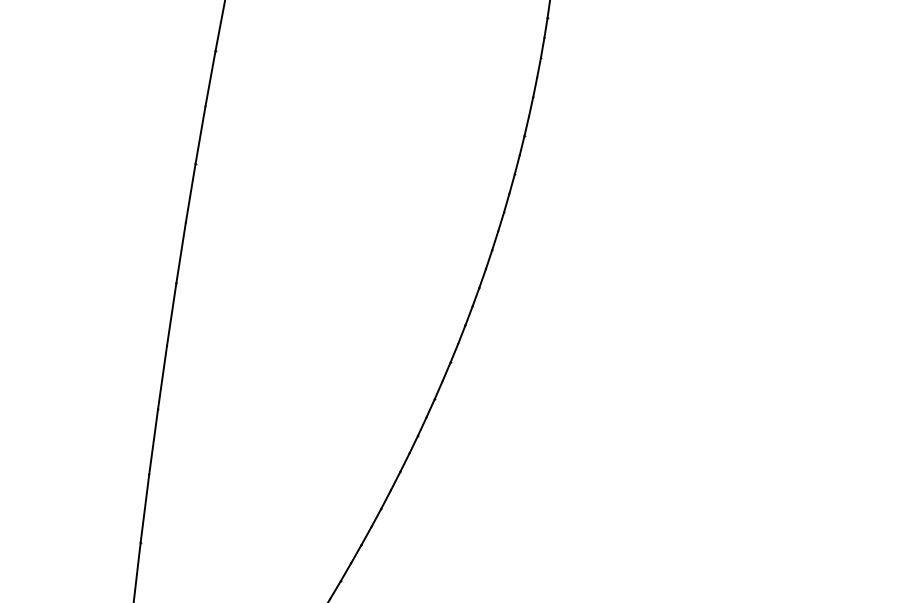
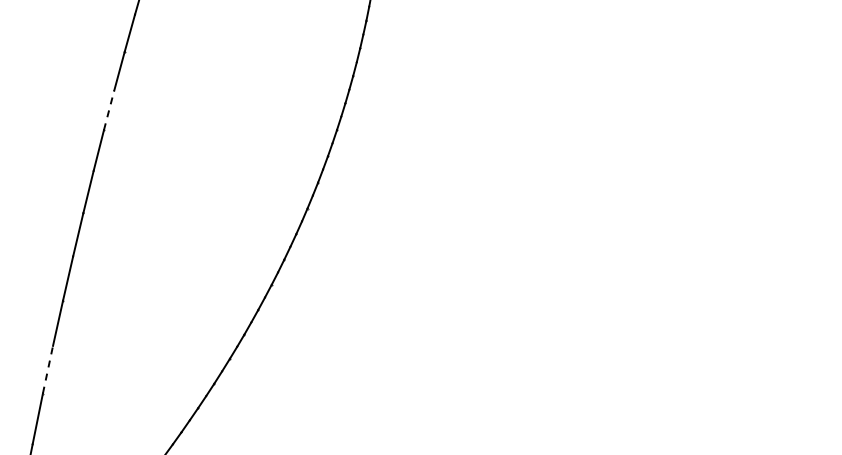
line: (200, 134) -> (109, 109), solid -> dashed
line: (145, 508) -> (48, 369), solid -> dashed

